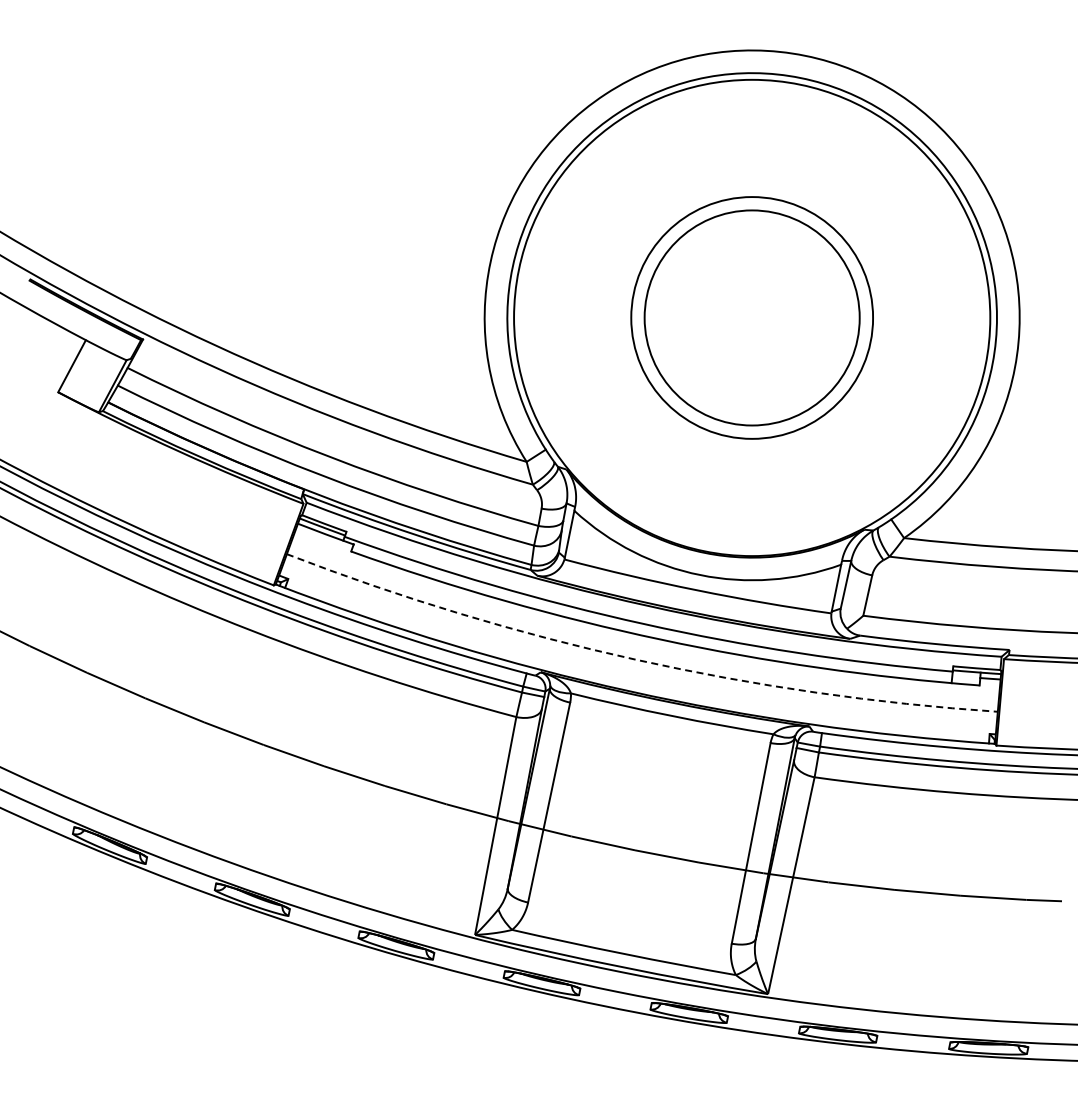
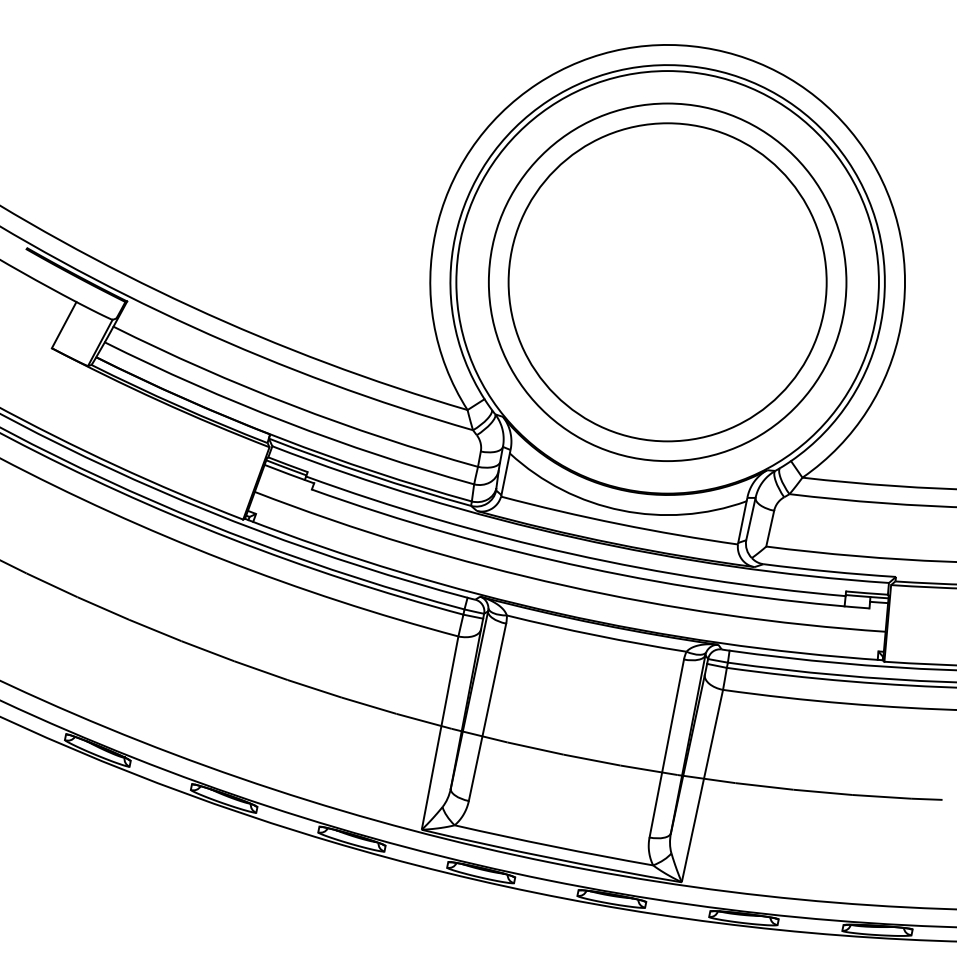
circle: (751, 317) -> (667, 281), size x1.67
circle: (751, 317) -> (667, 281), size x1.67
arc: (636, 659) -> (565, 585), dashed -> solid

